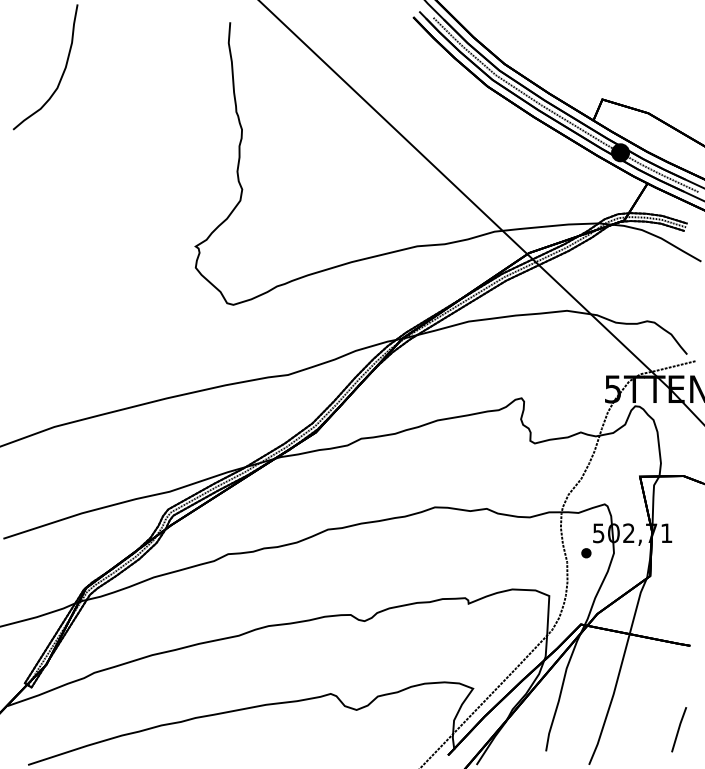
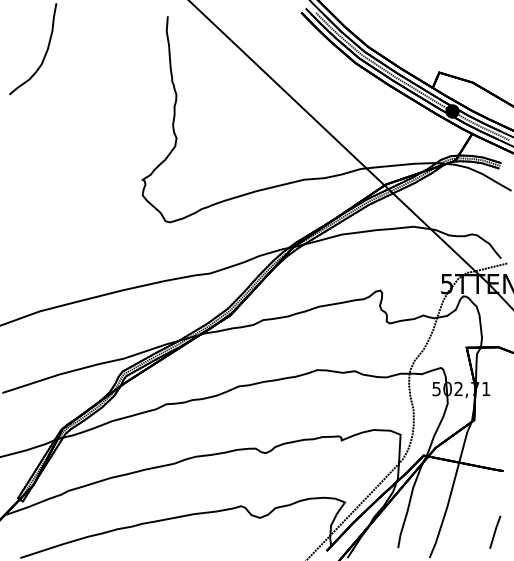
part: (586, 553) -> (427, 403), removed

